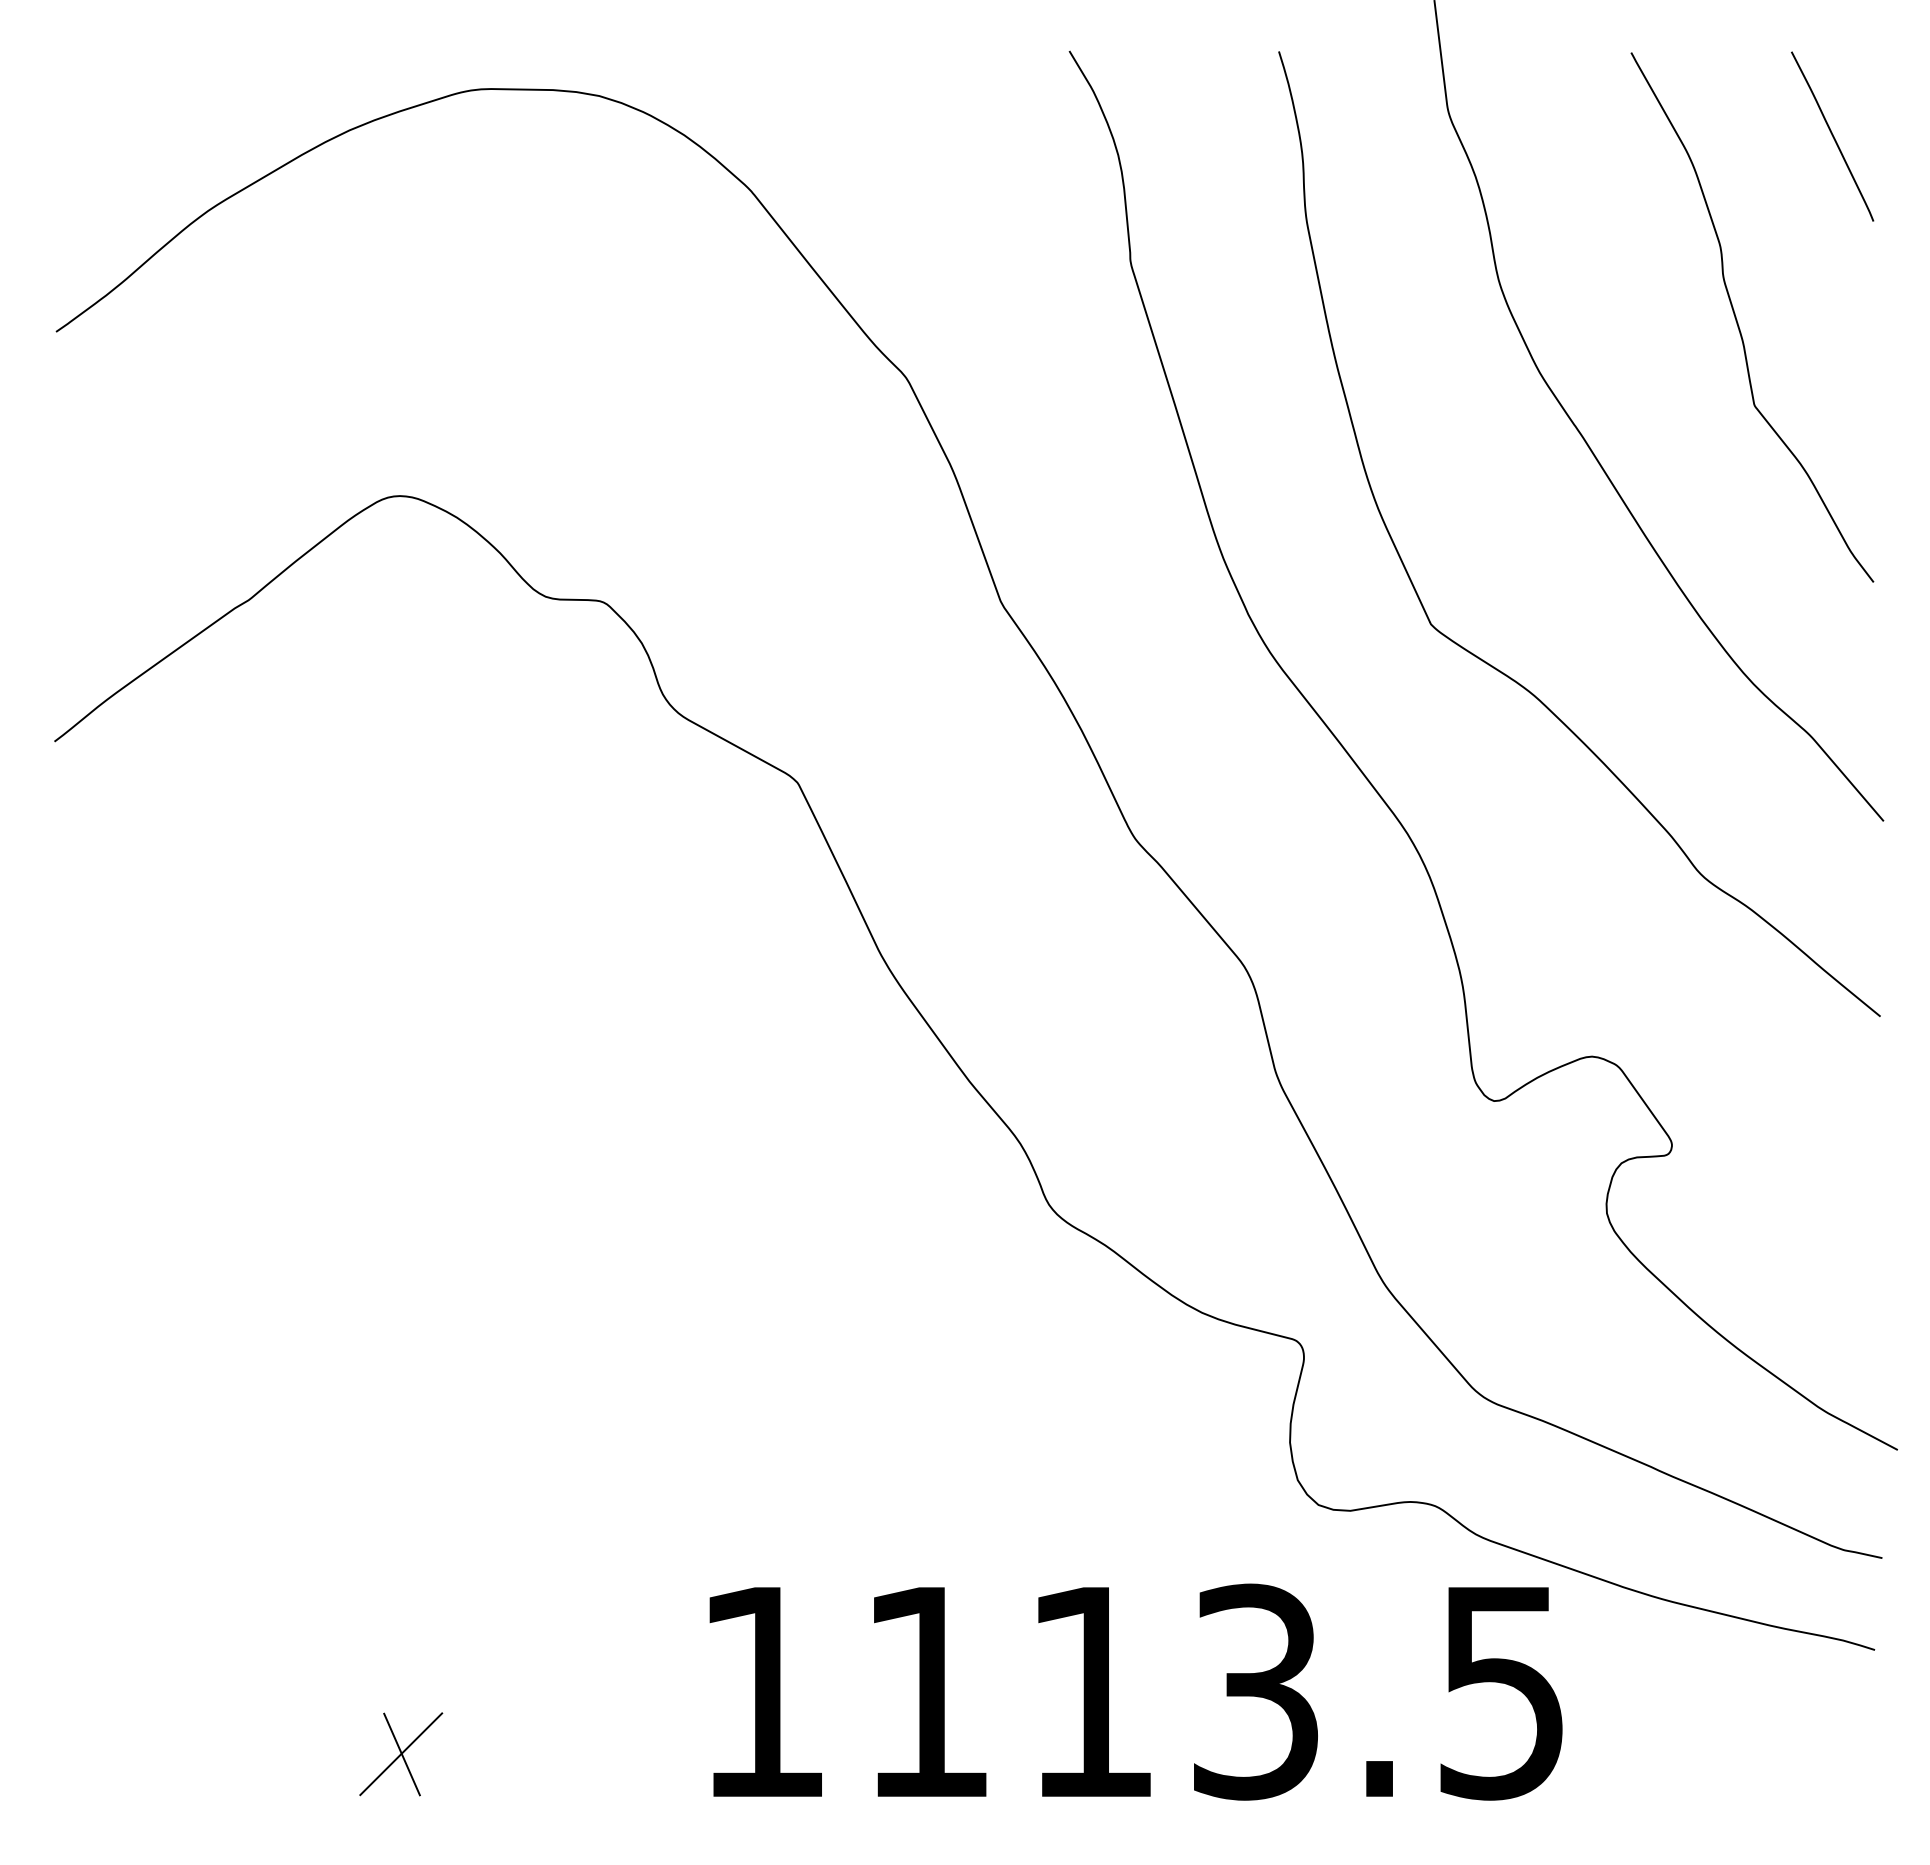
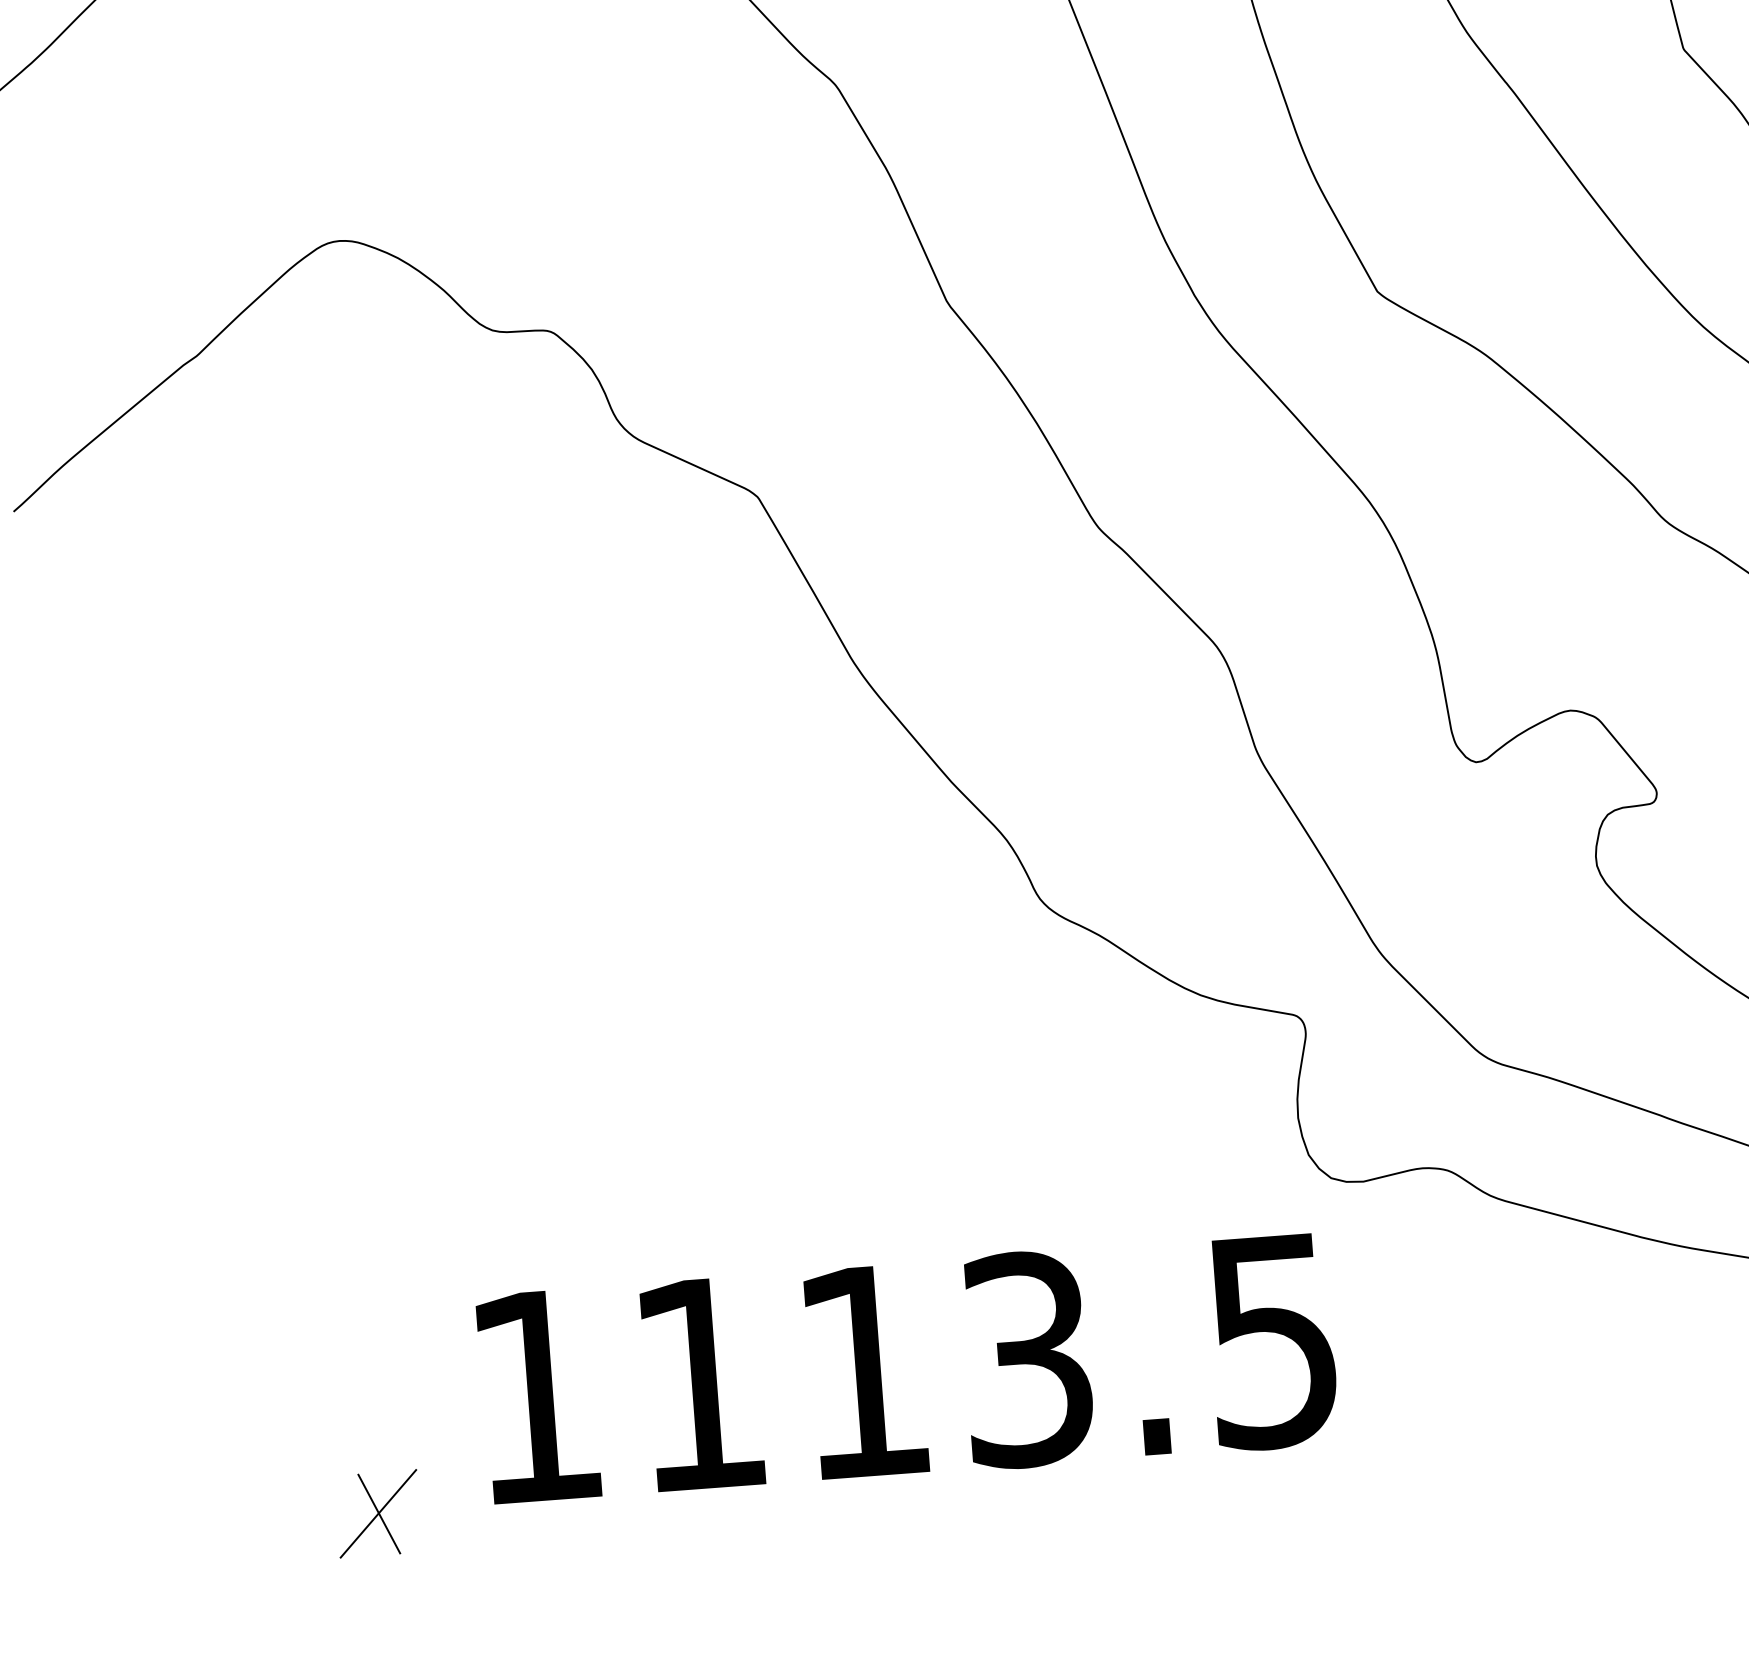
text: (1135, 1691) -> (907, 1368), moved
part: (401, 1754) -> (378, 1514), moved

